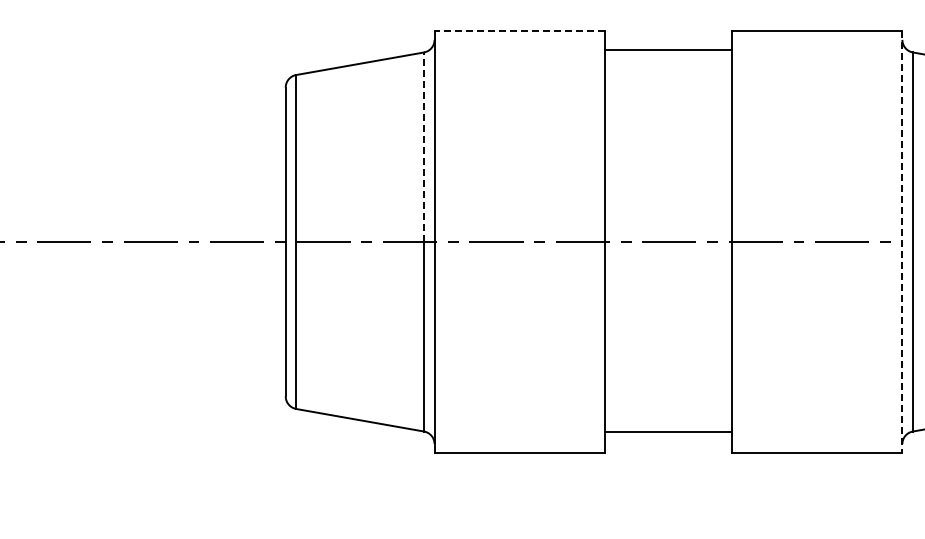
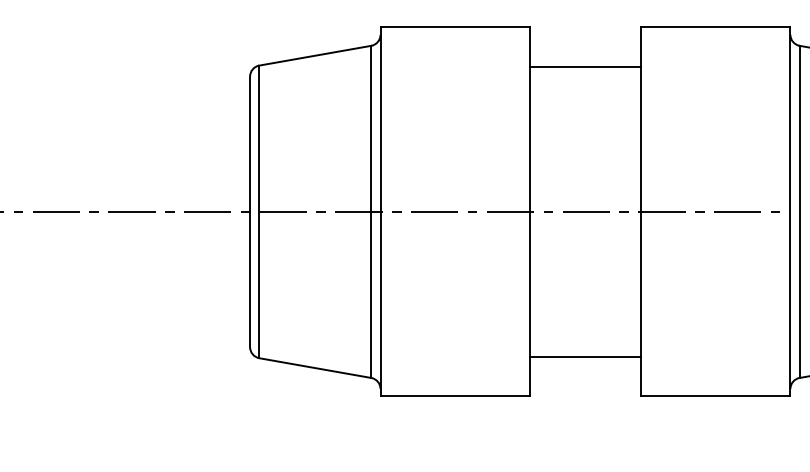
line: (519, 31) -> (454, 27), dashed -> solid
line: (668, 50) -> (585, 66), moved
line: (424, 147) -> (371, 129), dashed -> solid
line: (902, 241) -> (790, 211), dashed -> solid
line: (668, 431) -> (585, 356), moved

